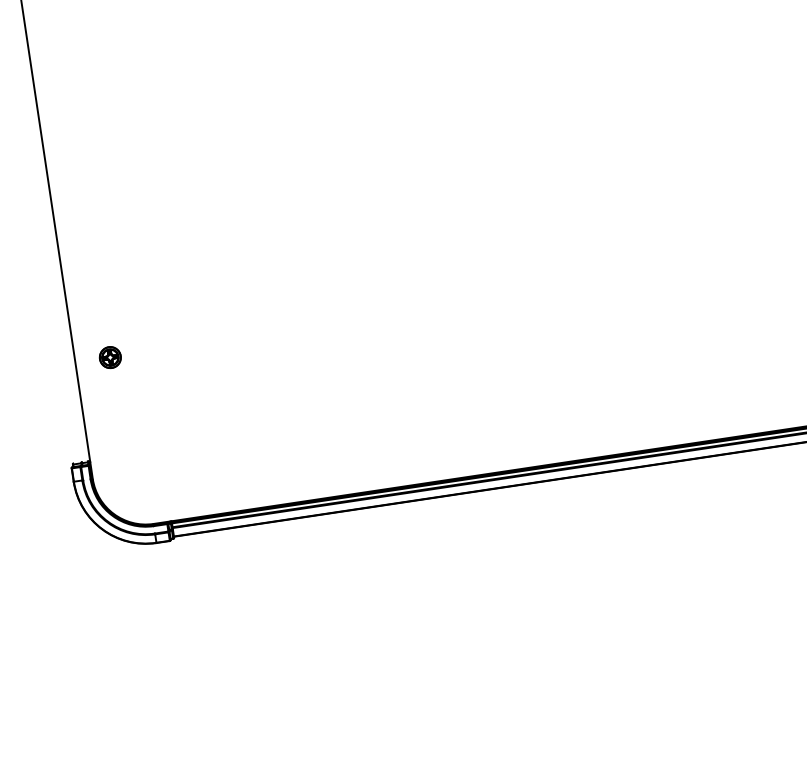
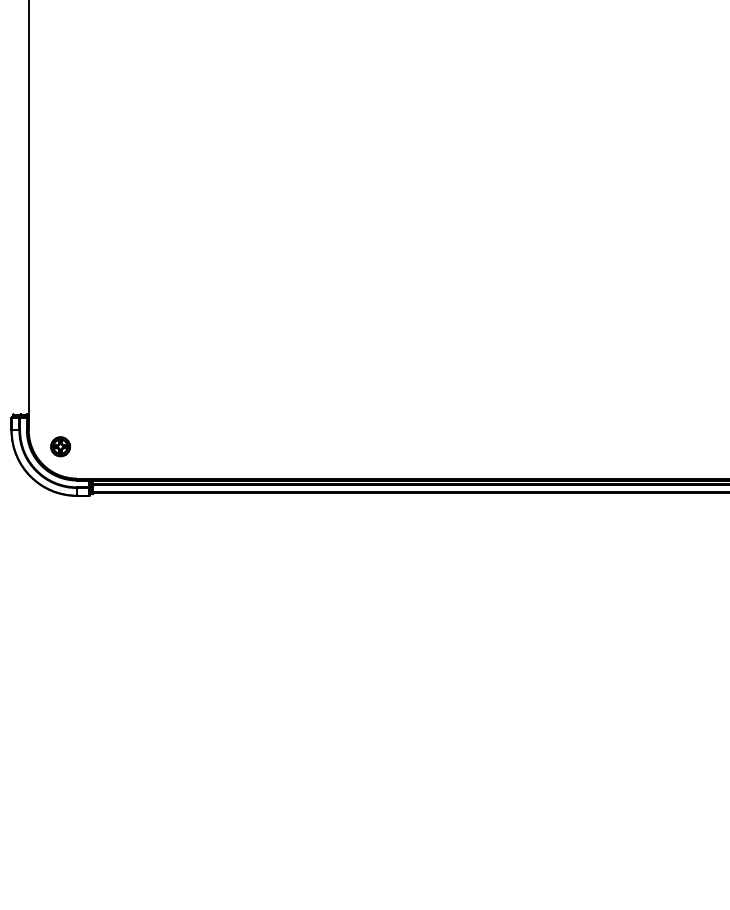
part: (110, 357) -> (60, 446), moved

